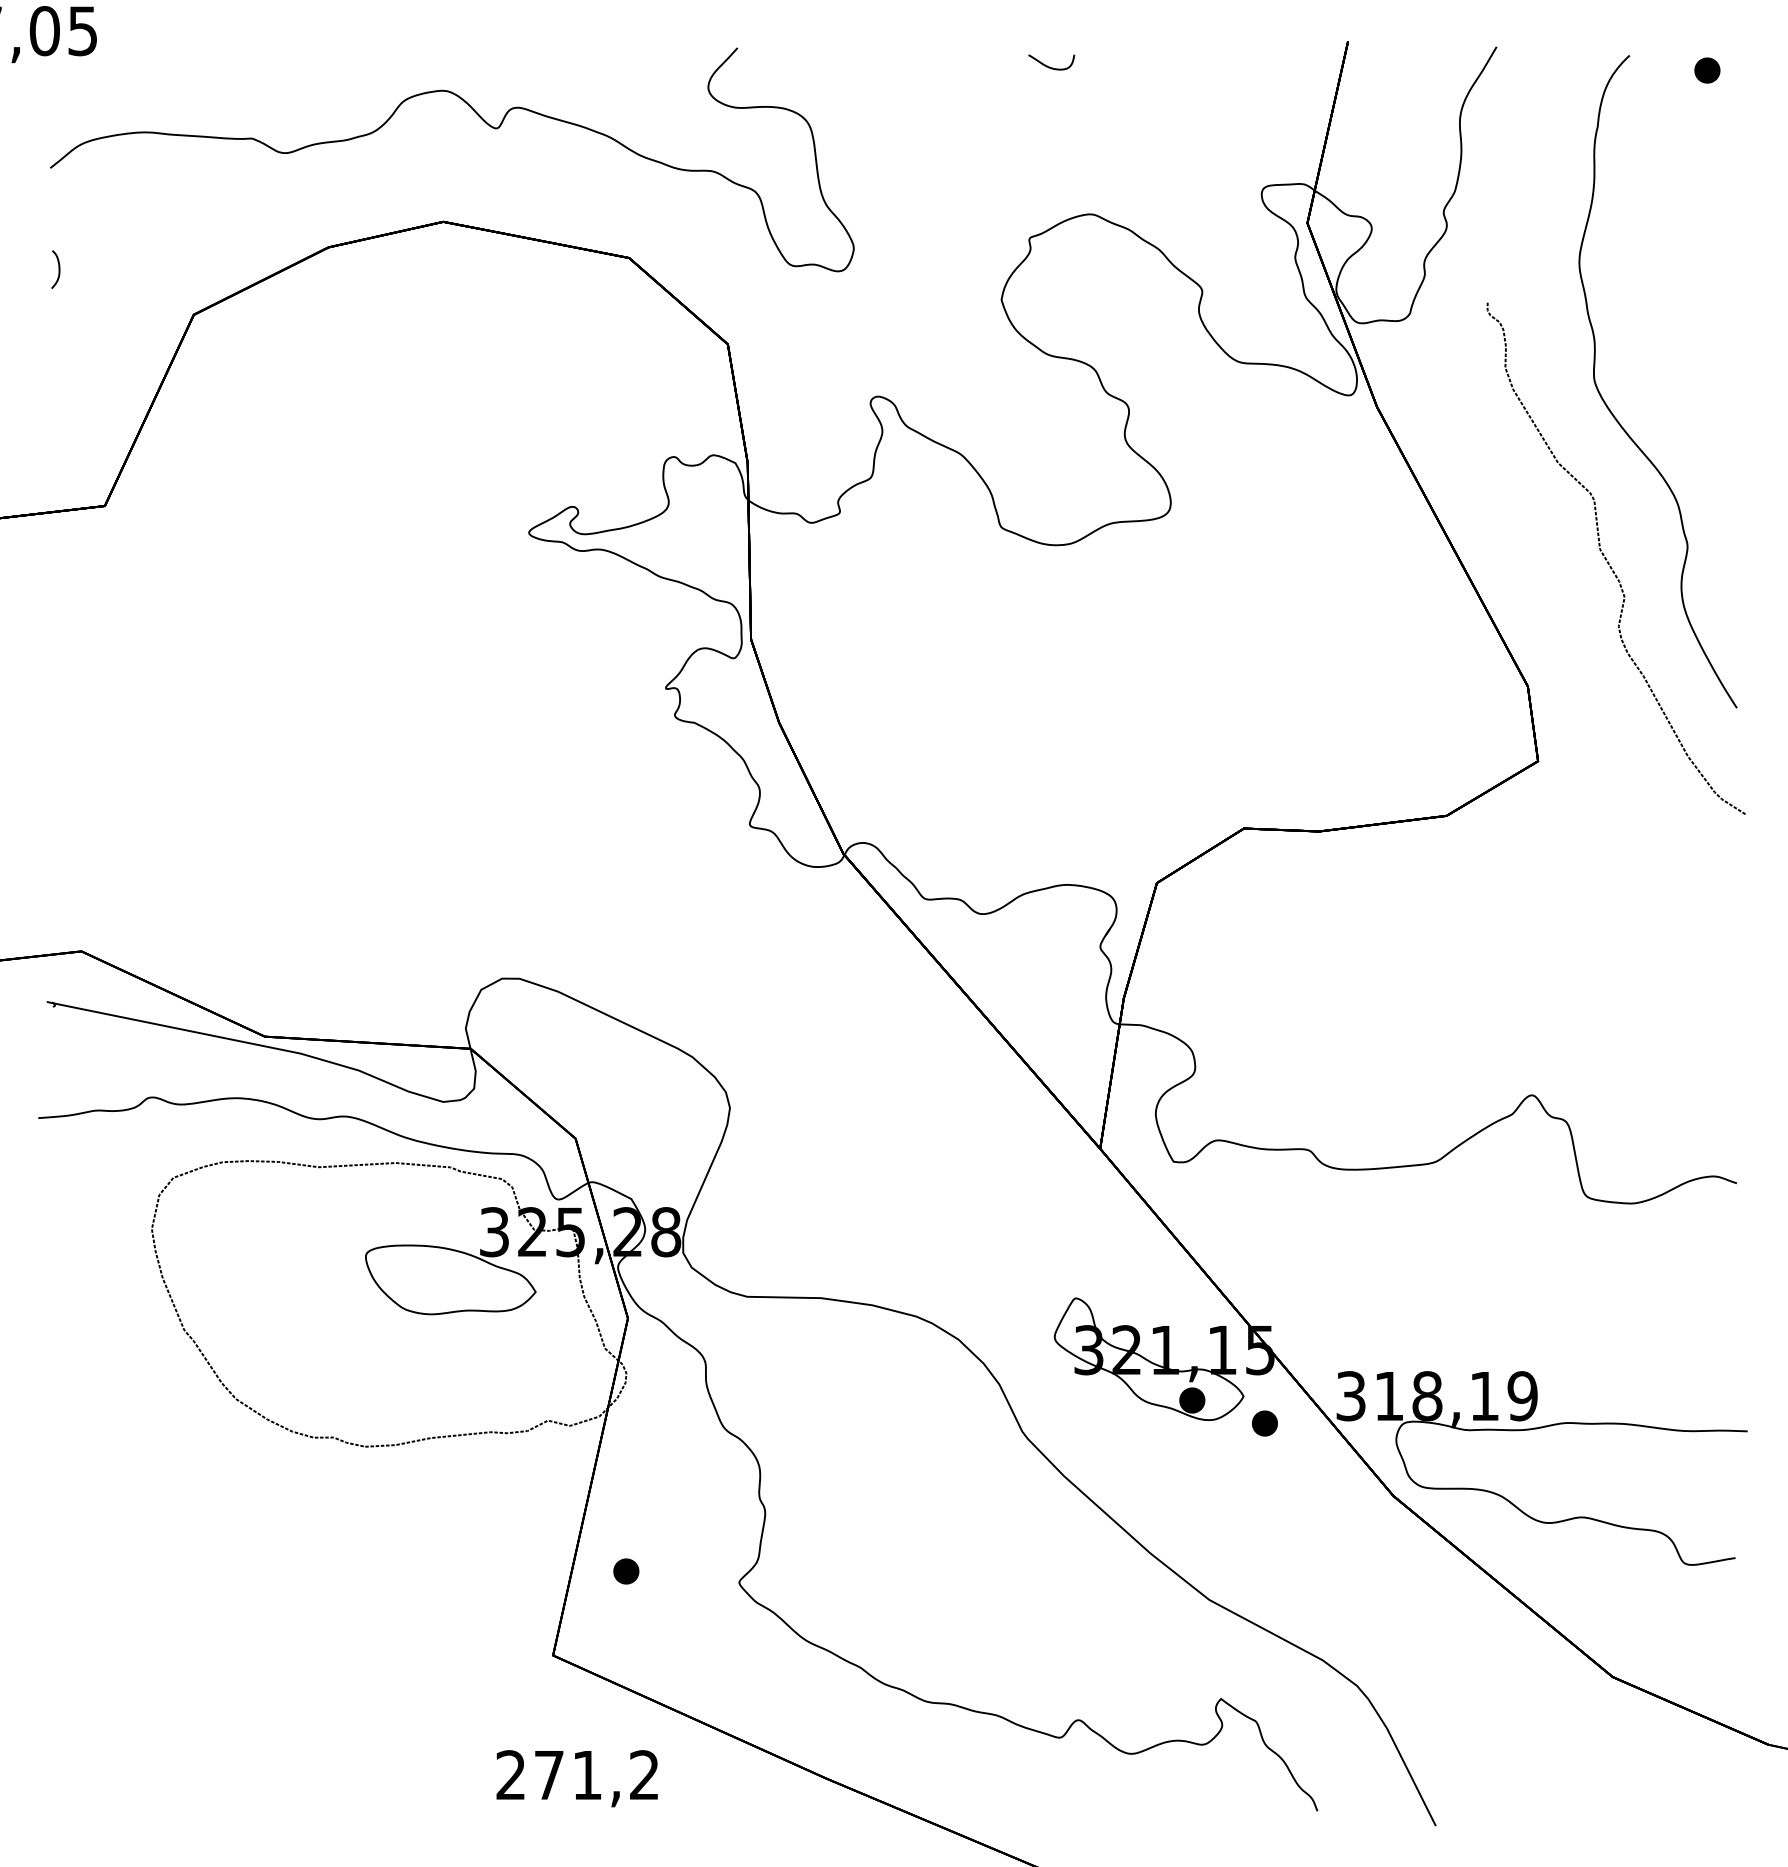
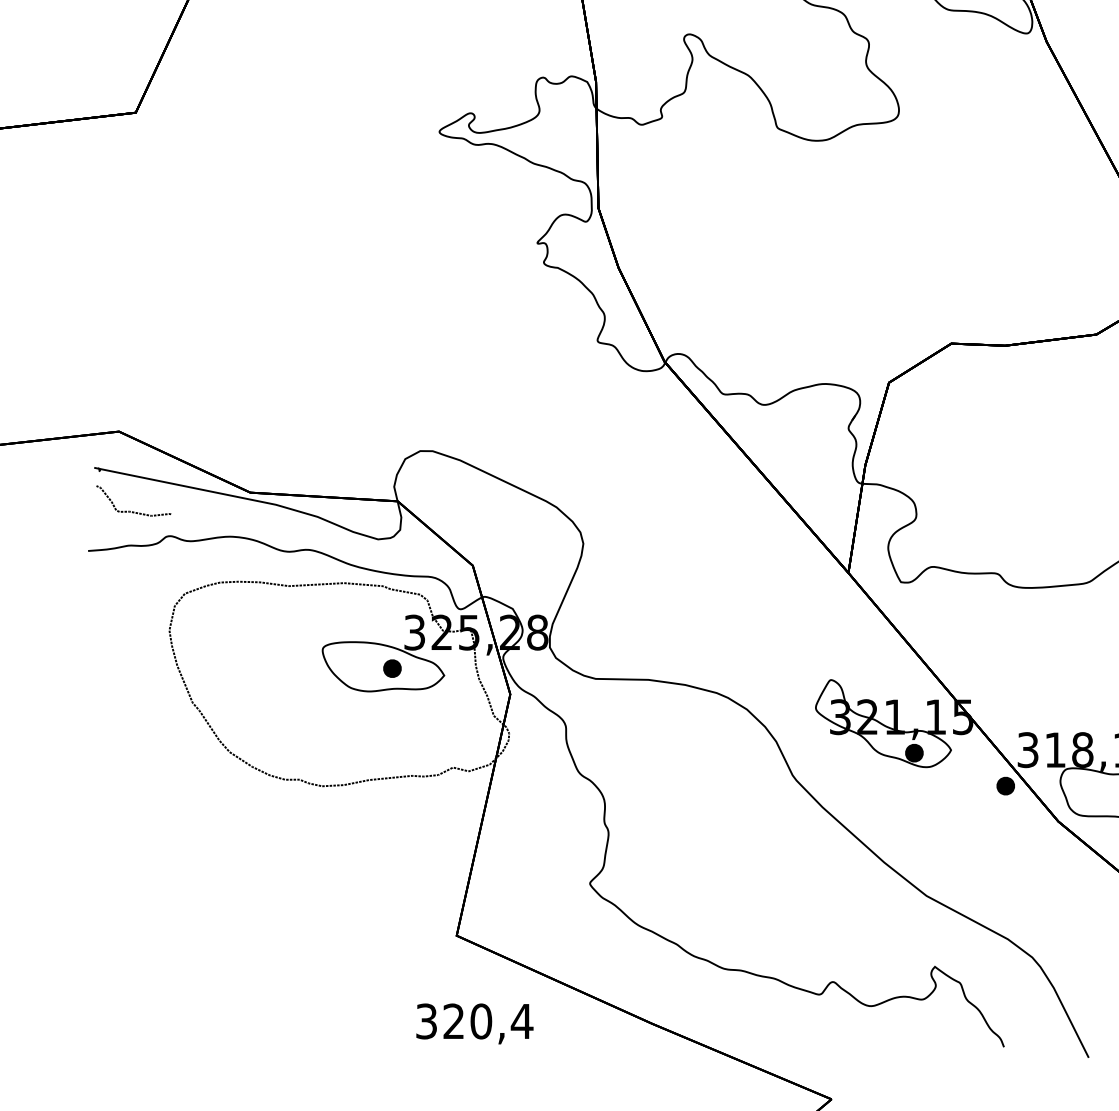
curve: (97, 1062) -> (130, 511), added
part: (1264, 1423) -> (1005, 786), moved
part: (626, 1571) -> (392, 668), moved
text: (578, 1775) -> (474, 1021), 271,2 -> 320,4

